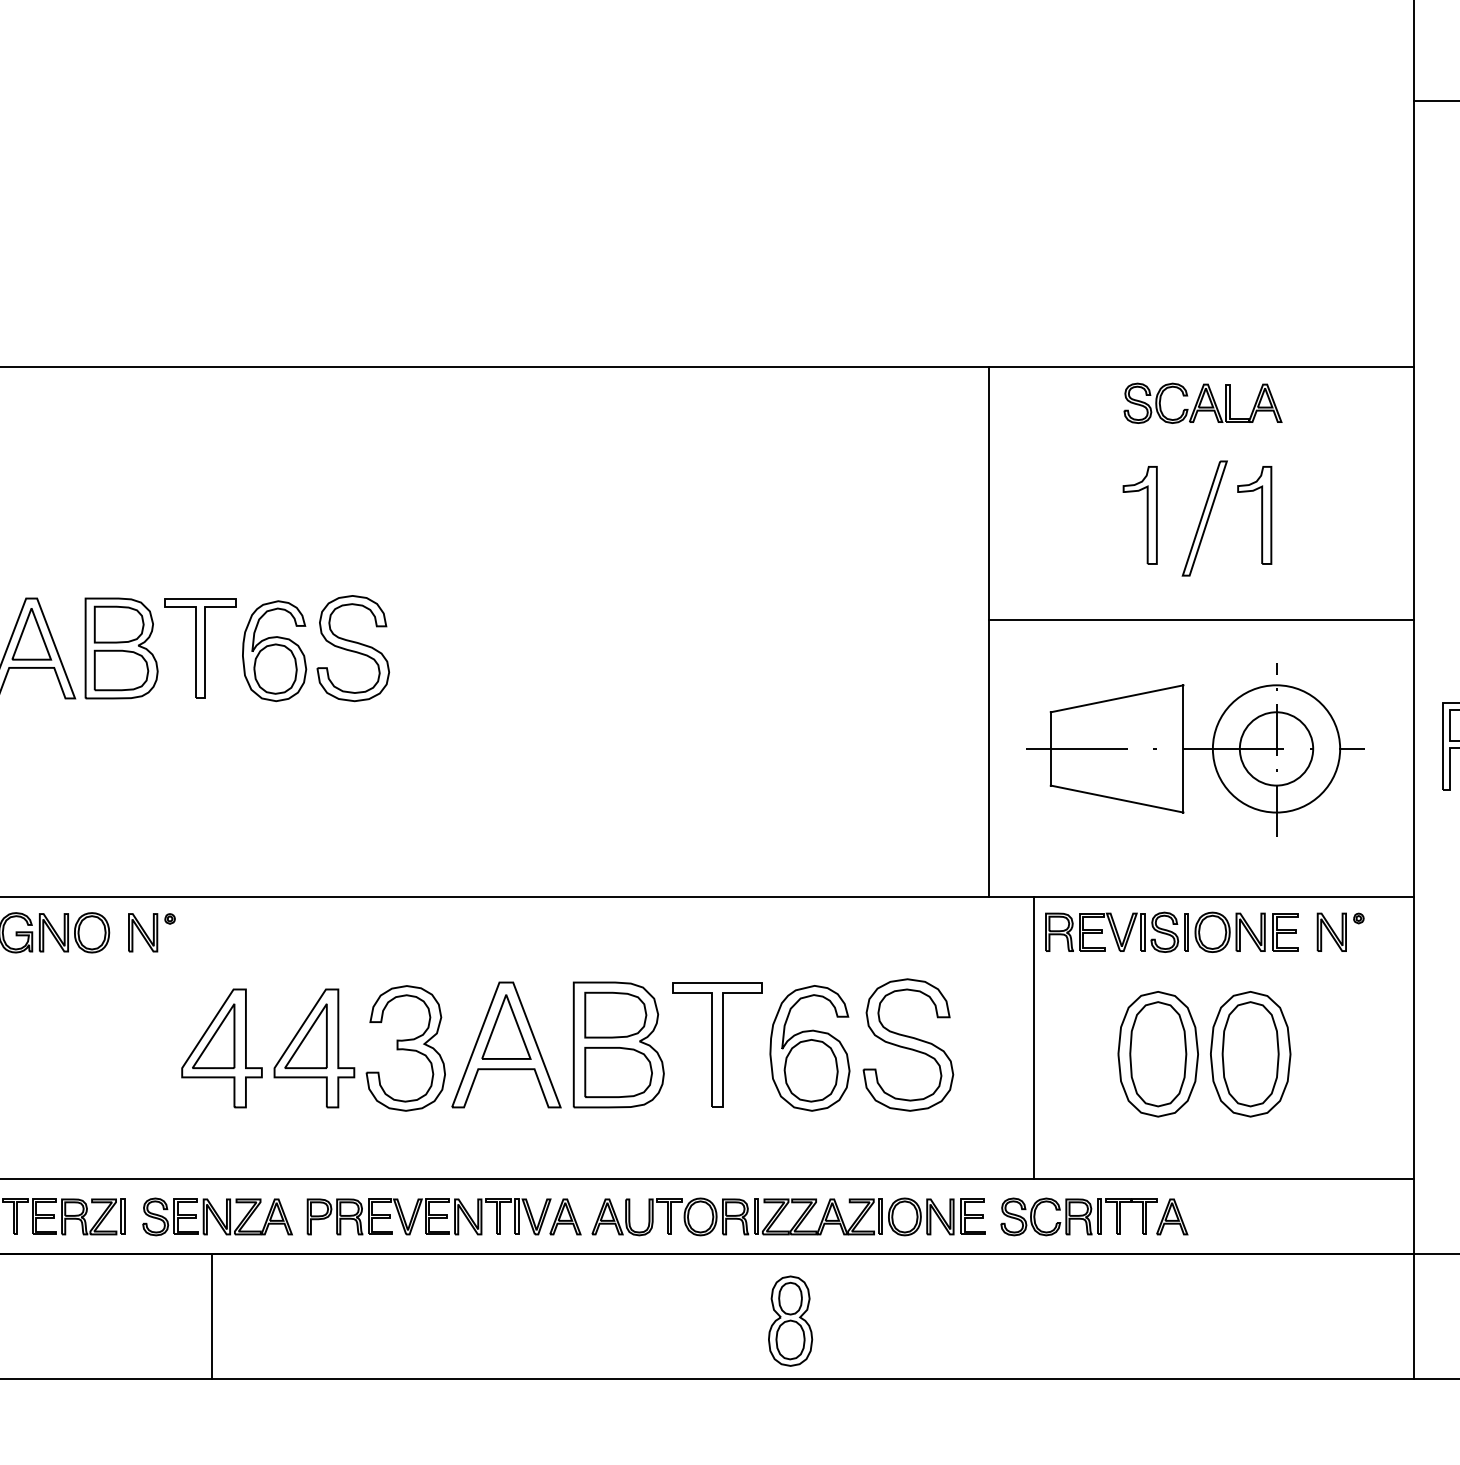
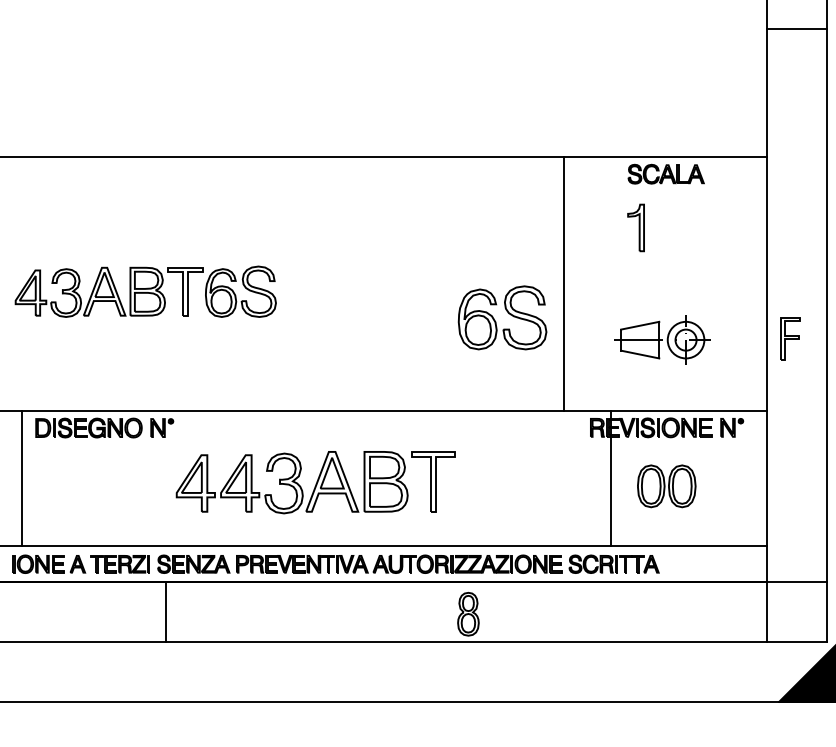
part: (1212, 514) -> (670, 227), removed
line: (1201, 620) -> (665, 278), removed
part: (1195, 750) -> (662, 340), size x0.6
part: (872, 1033) -> (507, 312), moved
line: (1034, 1038) -> (611, 478), moved
part: (1203, 1054) -> (666, 486), size x0.7
line: (212, 1315) -> (166, 611), moved

